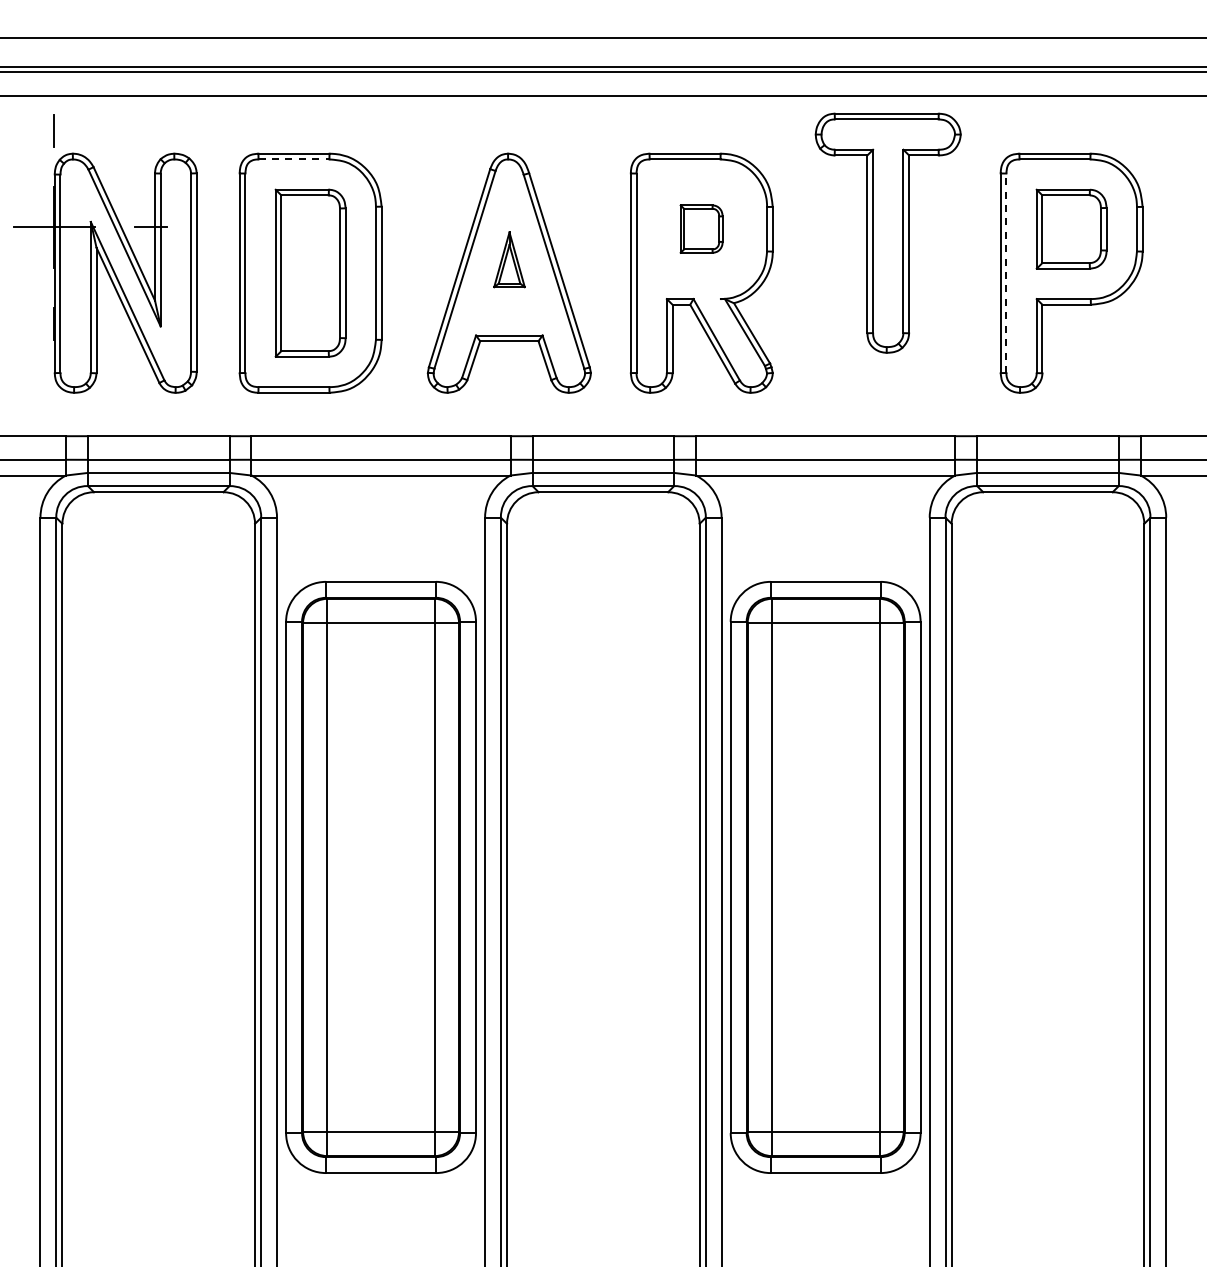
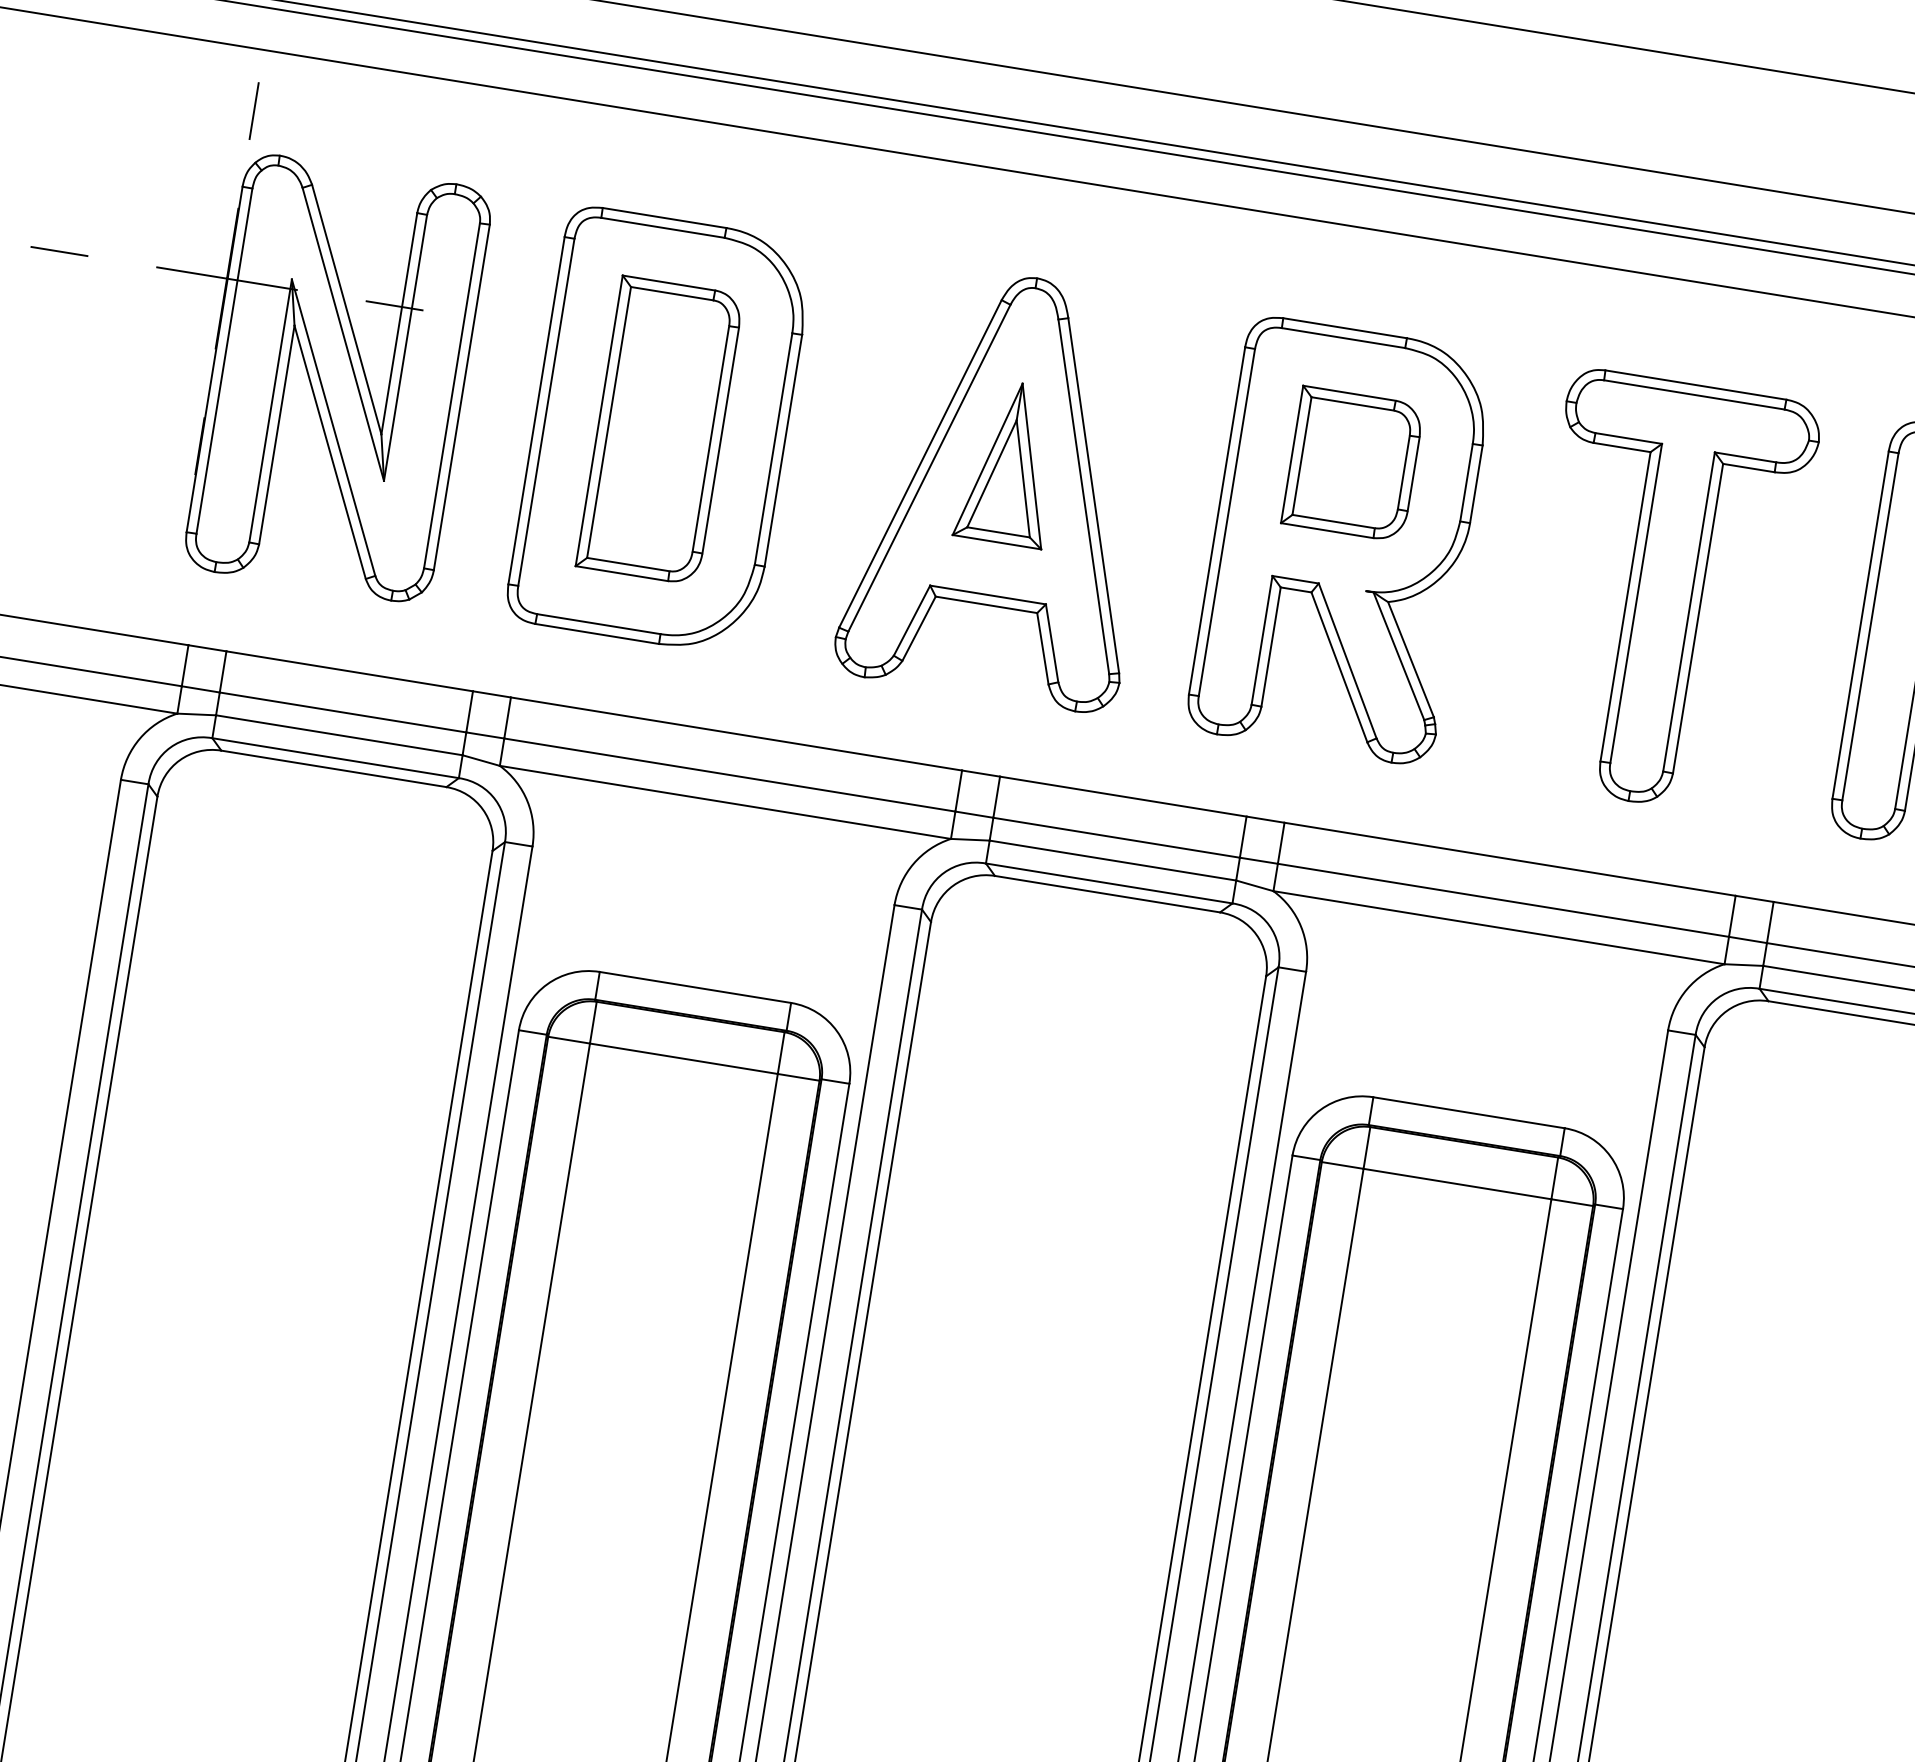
line: (294, 159) -> (663, 228), dashed -> solid
part: (701, 228) -> (1352, 462), size x1.67
part: (887, 232) -> (1663, 591), moved
part: (509, 259) -> (1009, 462), size x1.67
line: (1006, 273) -> (1870, 627), dashed -> solid

